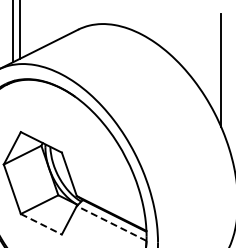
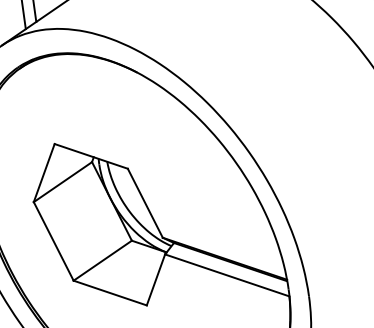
line: (111, 223) -> (227, 275), dashed -> solid
line: (41, 224) -> (110, 293), dashed -> solid

